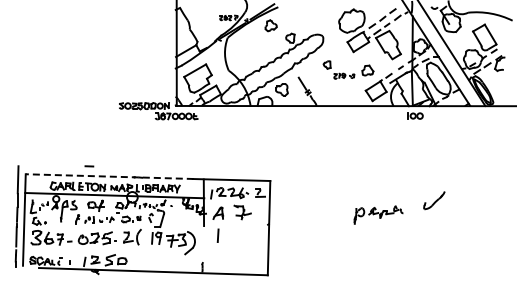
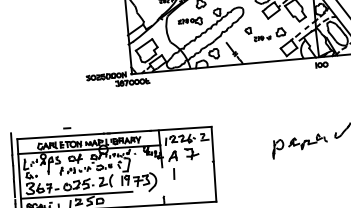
part: (255, 46) -> (190, 21), added
line: (109, 176) -> (83, 134), dashed -> solid
part: (378, 214) -> (299, 145), size x1.43
line: (93, 251) -> (76, 195), added

